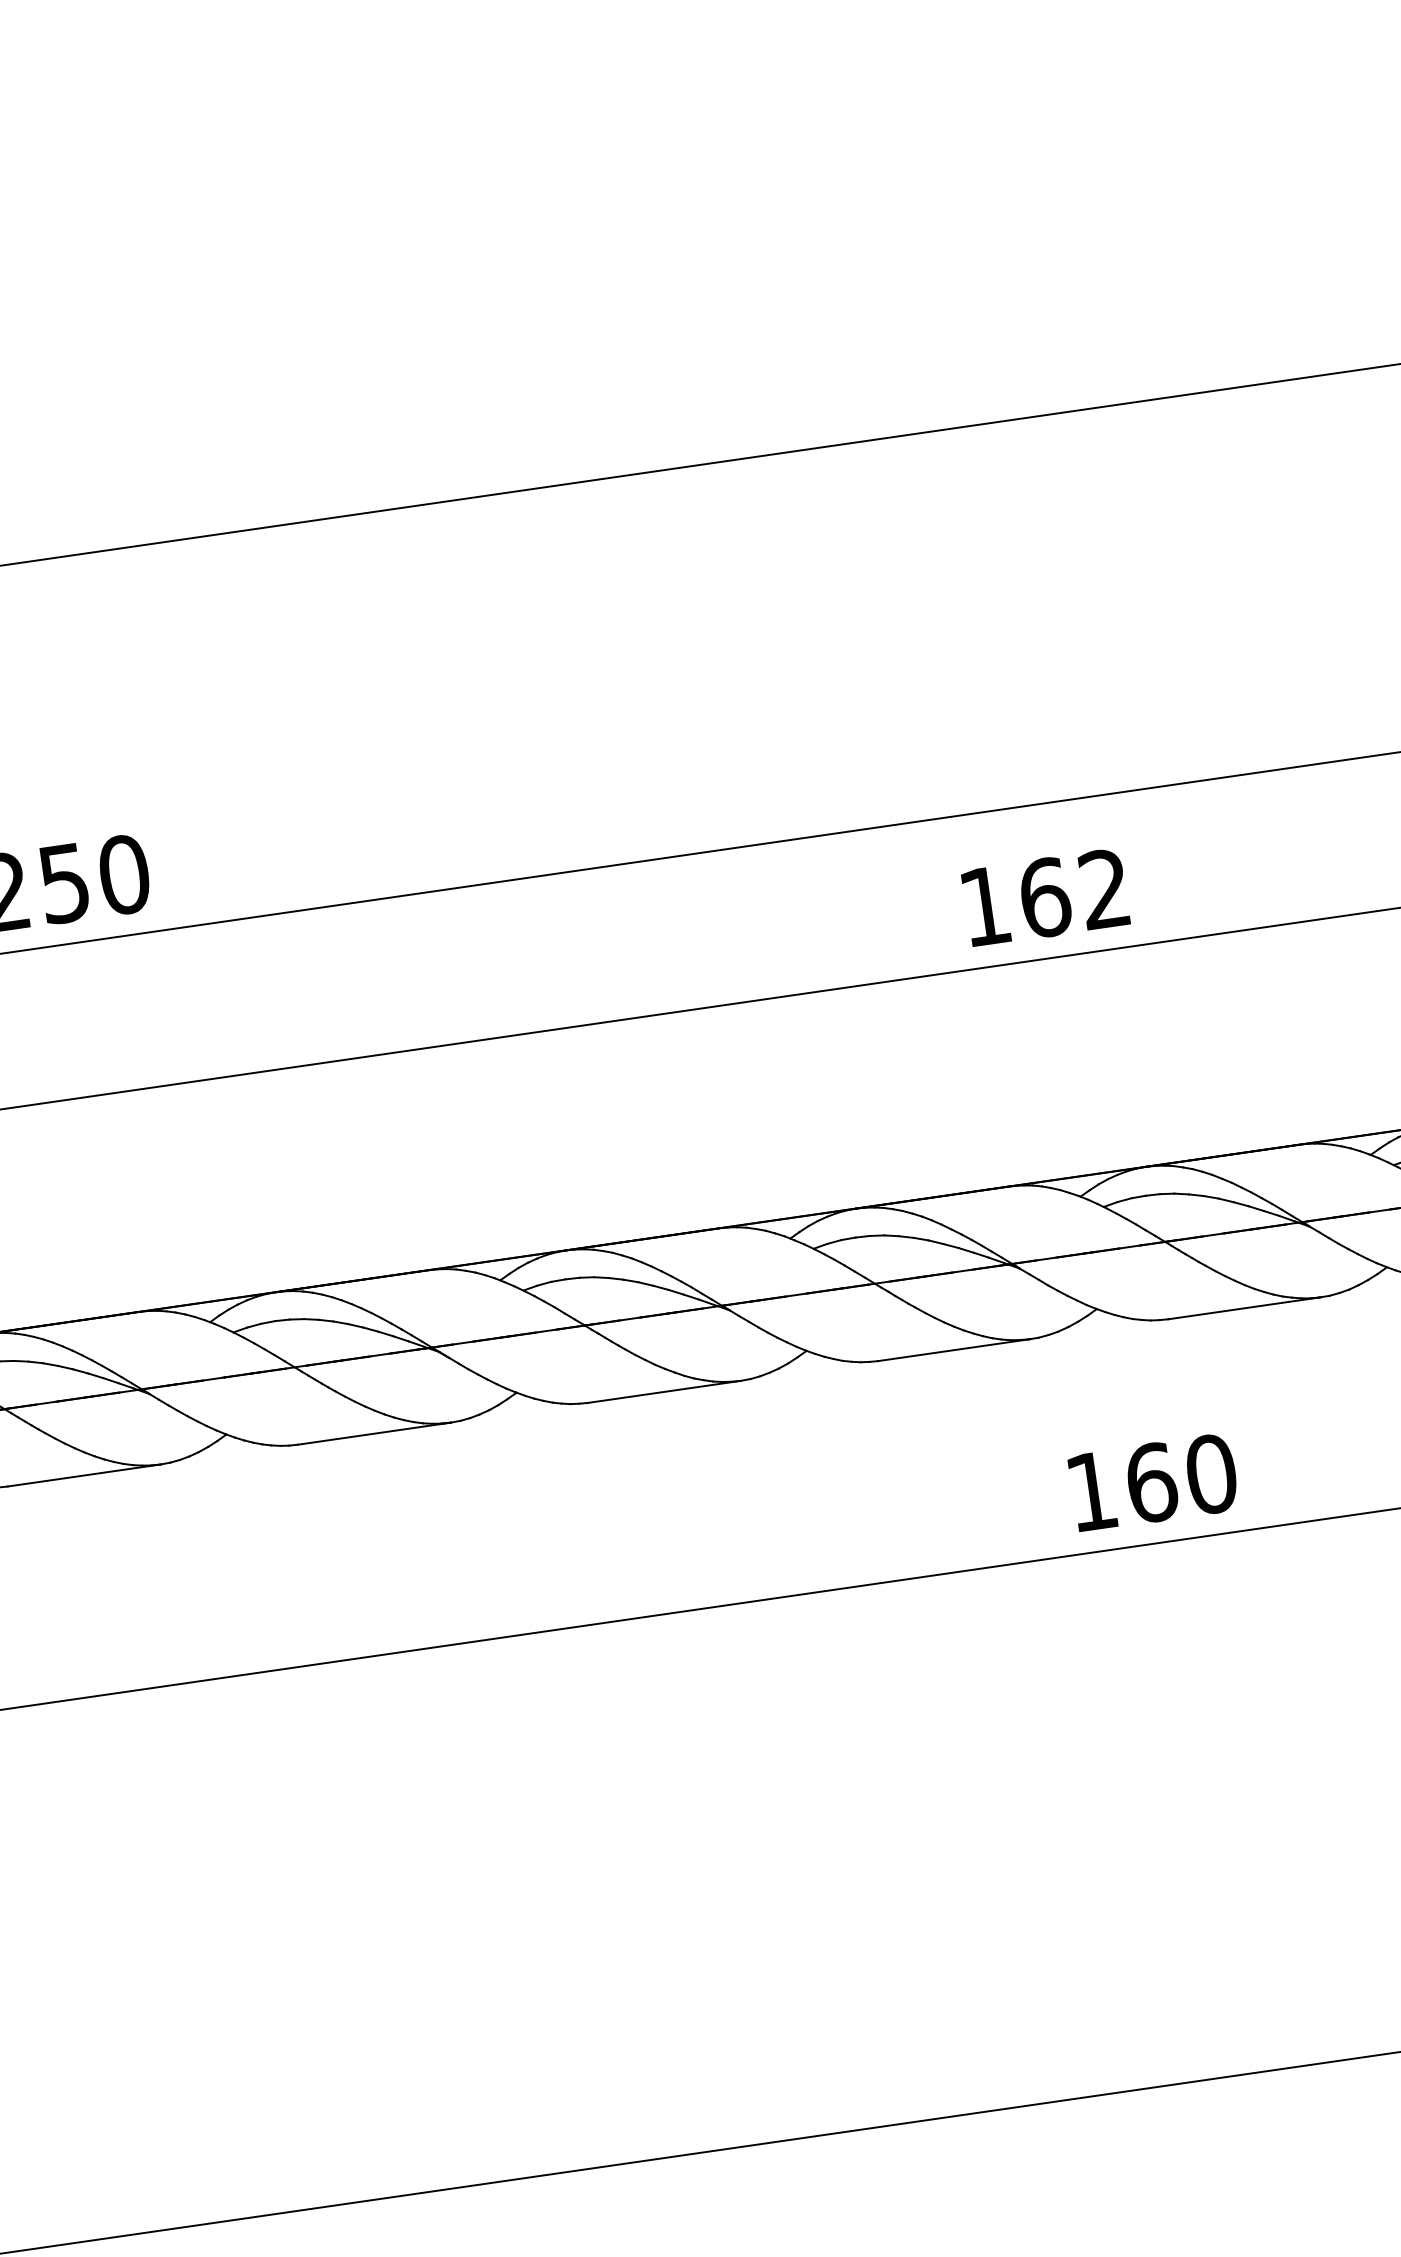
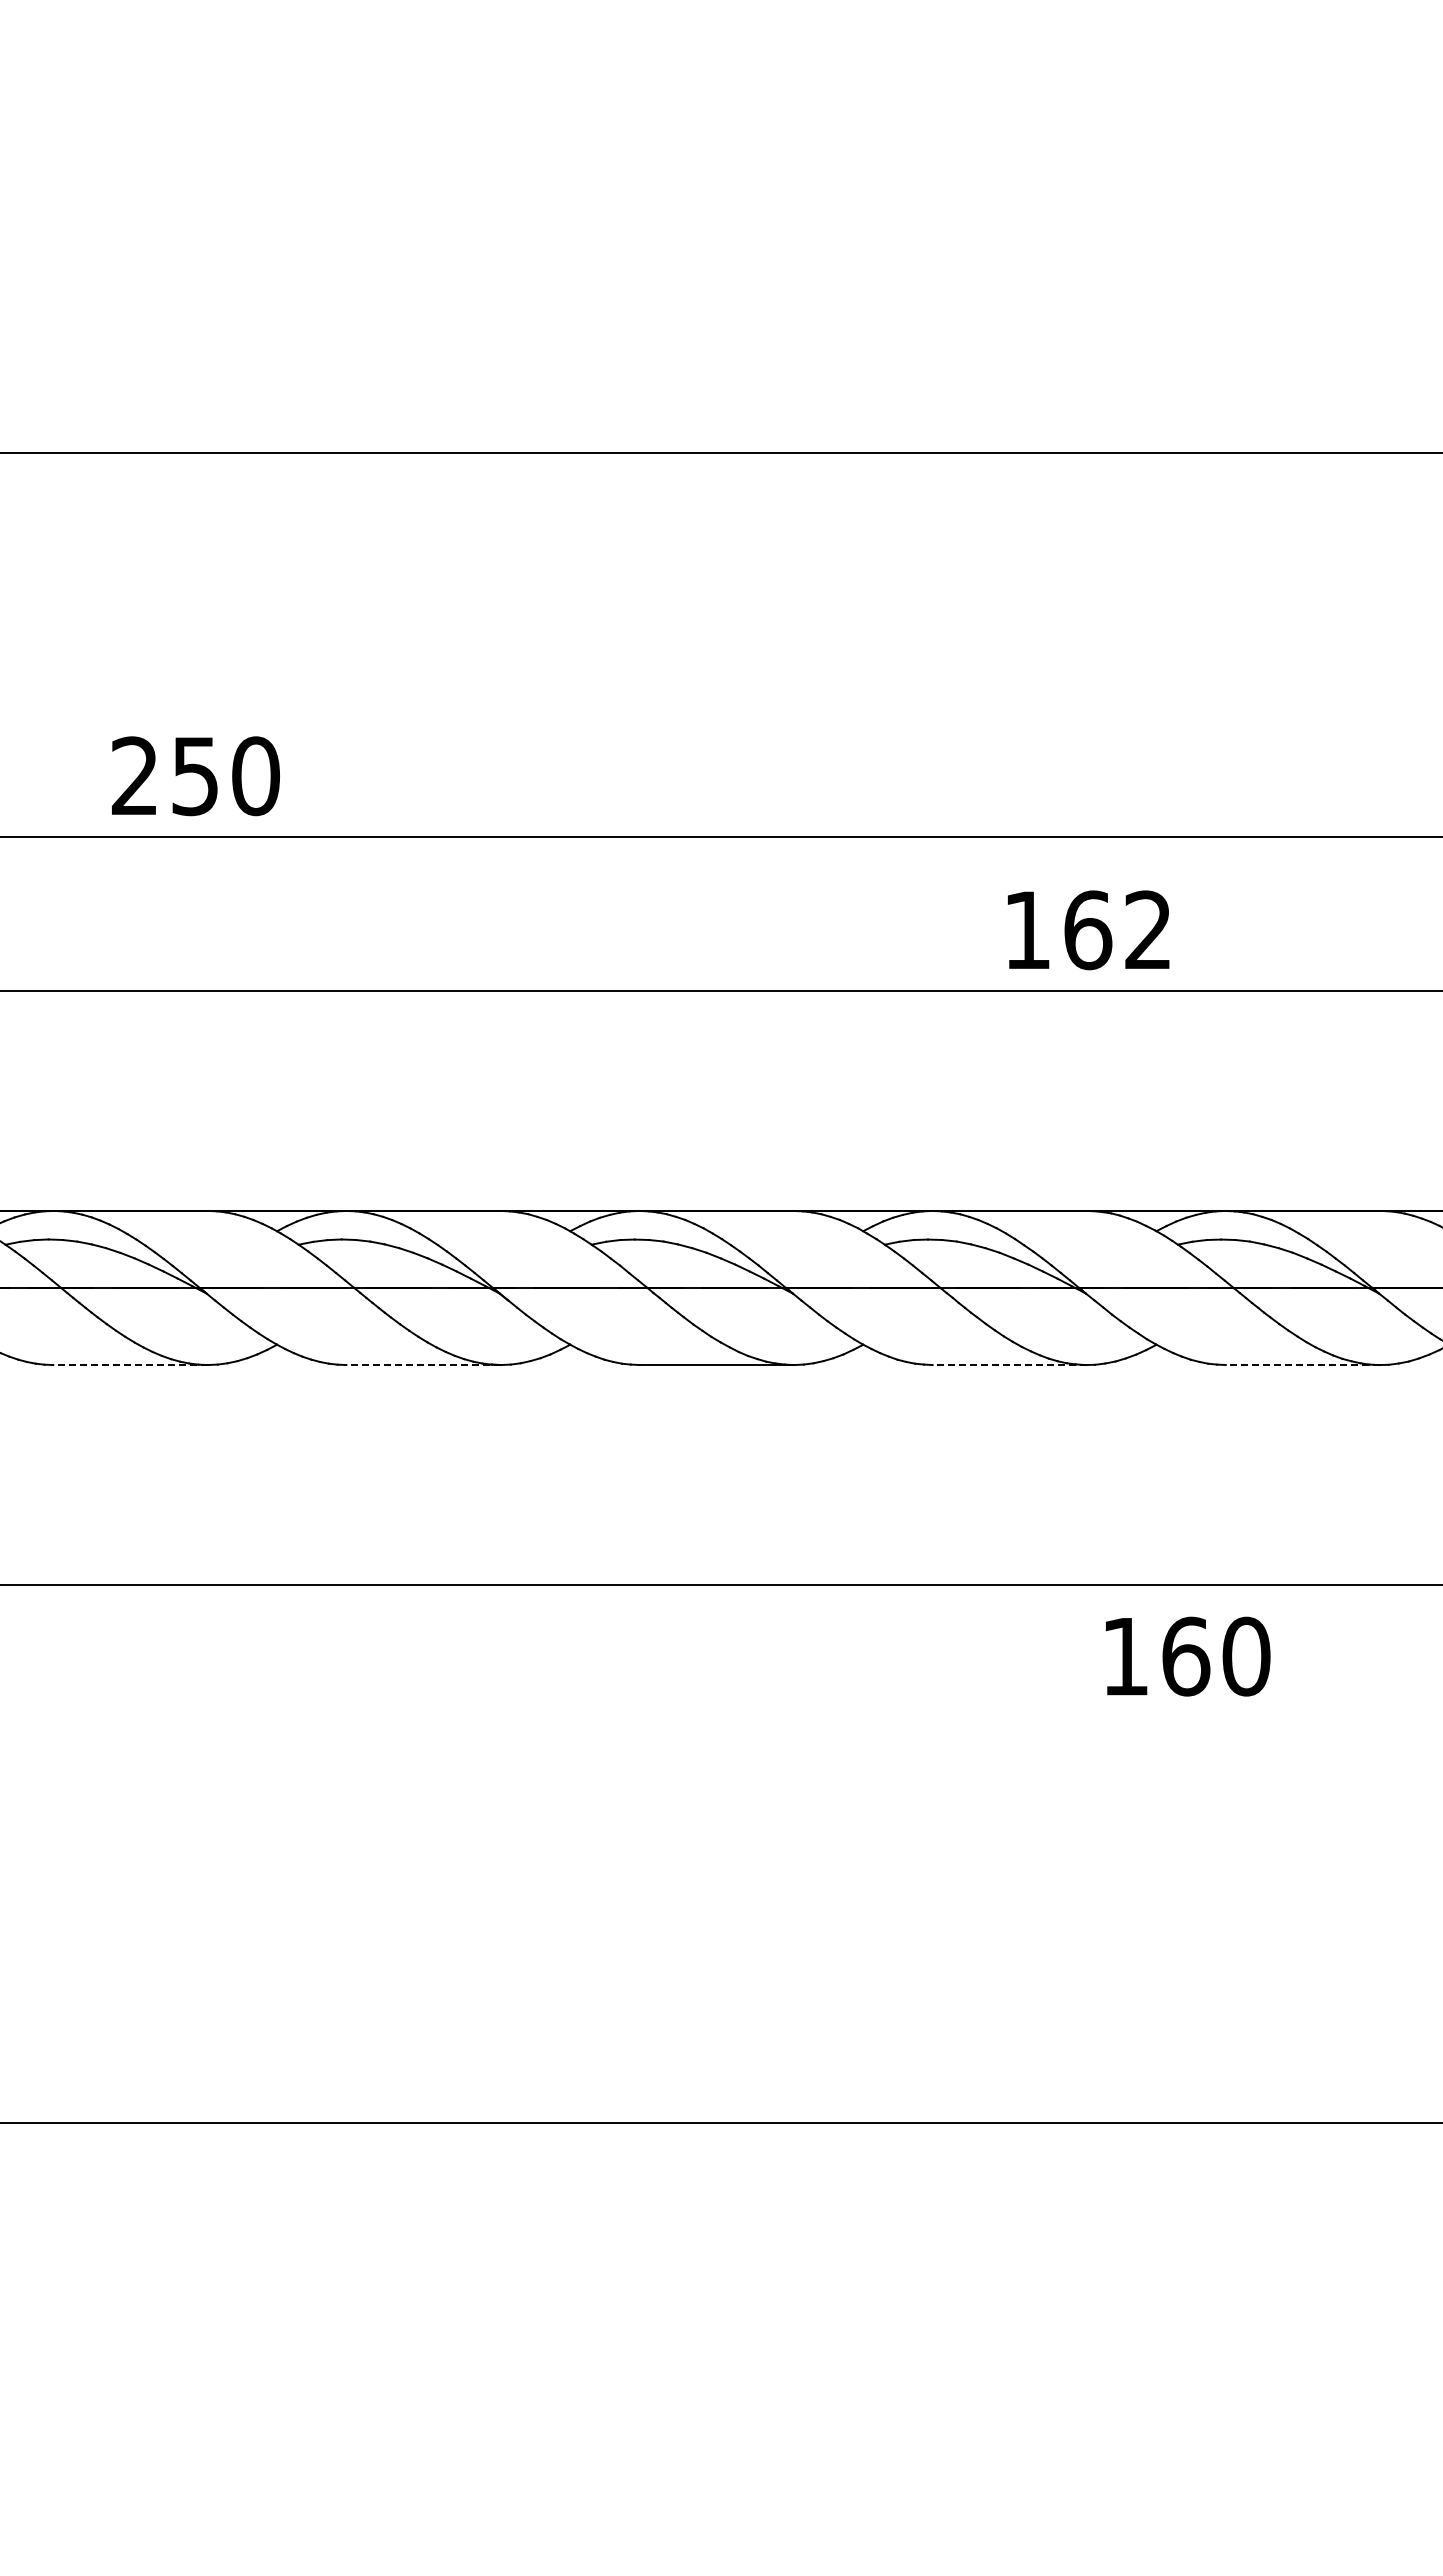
text: (1045, 897) -> (1088, 930), moved
line: (1244, 1308) -> (1302, 1365), solid -> dashed
line: (954, 1350) -> (1009, 1365), solid -> dashed
line: (374, 1434) -> (423, 1365), solid -> dashed
line: (84, 1475) -> (130, 1365), solid -> dashed
text: (1154, 1482) -> (1188, 1656), moved

